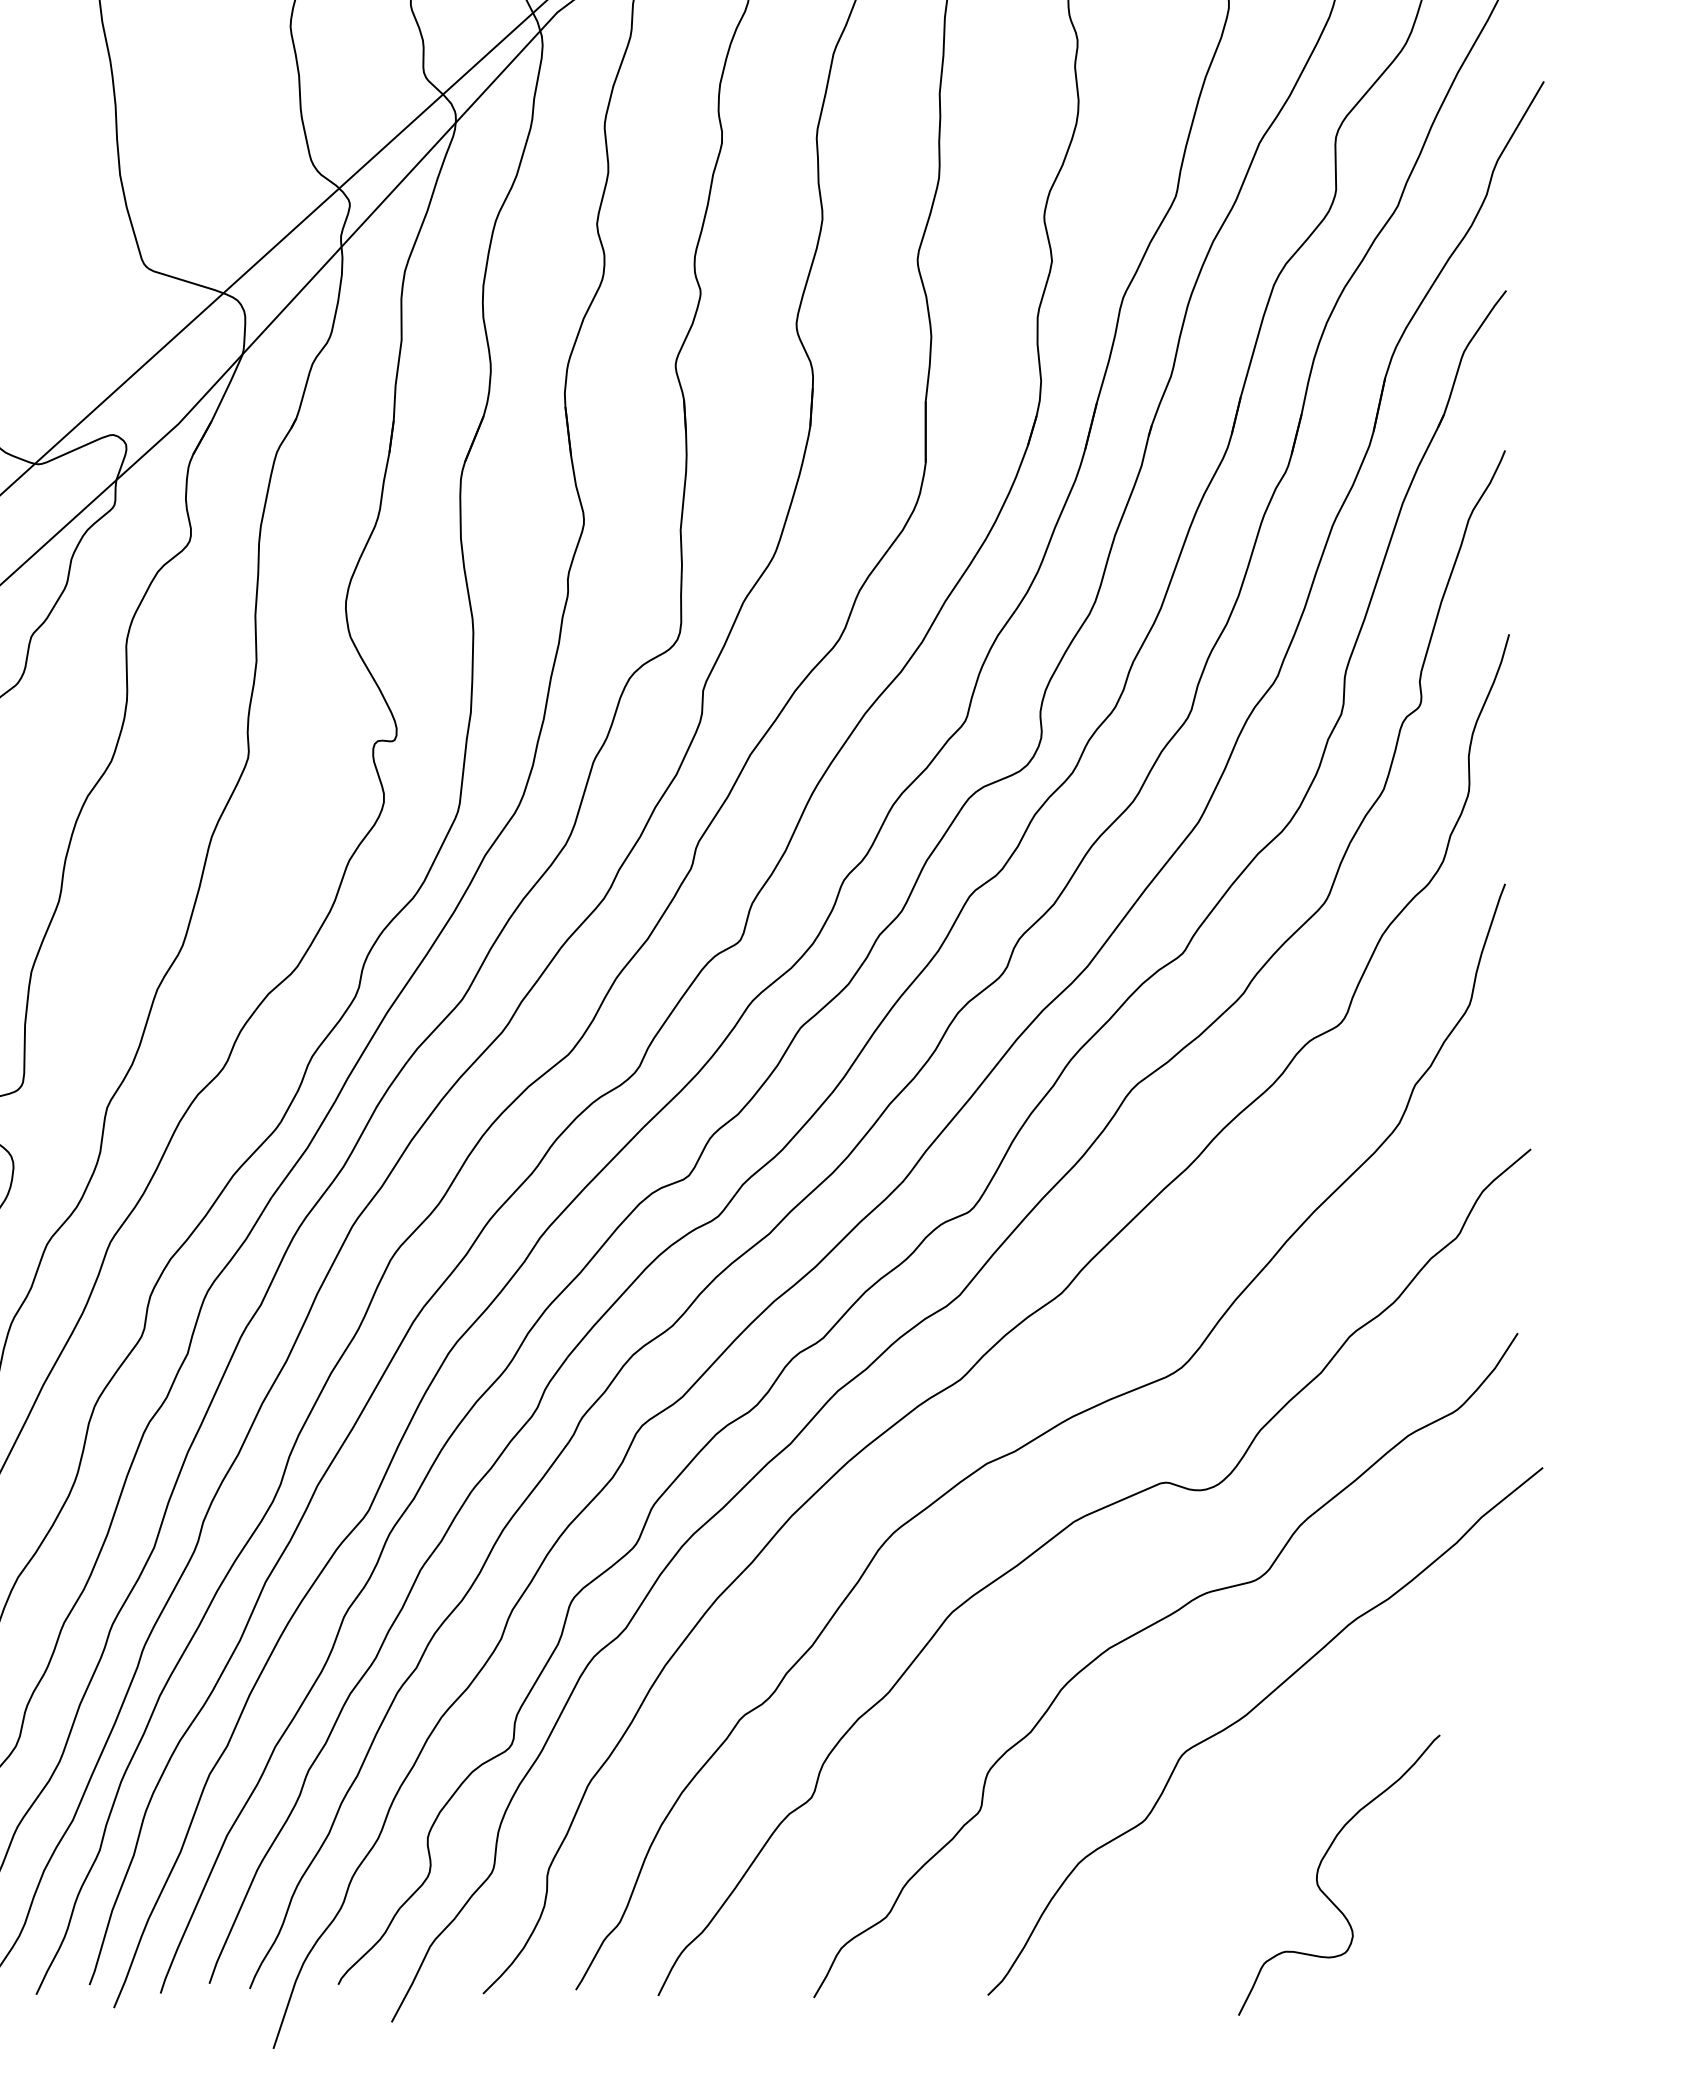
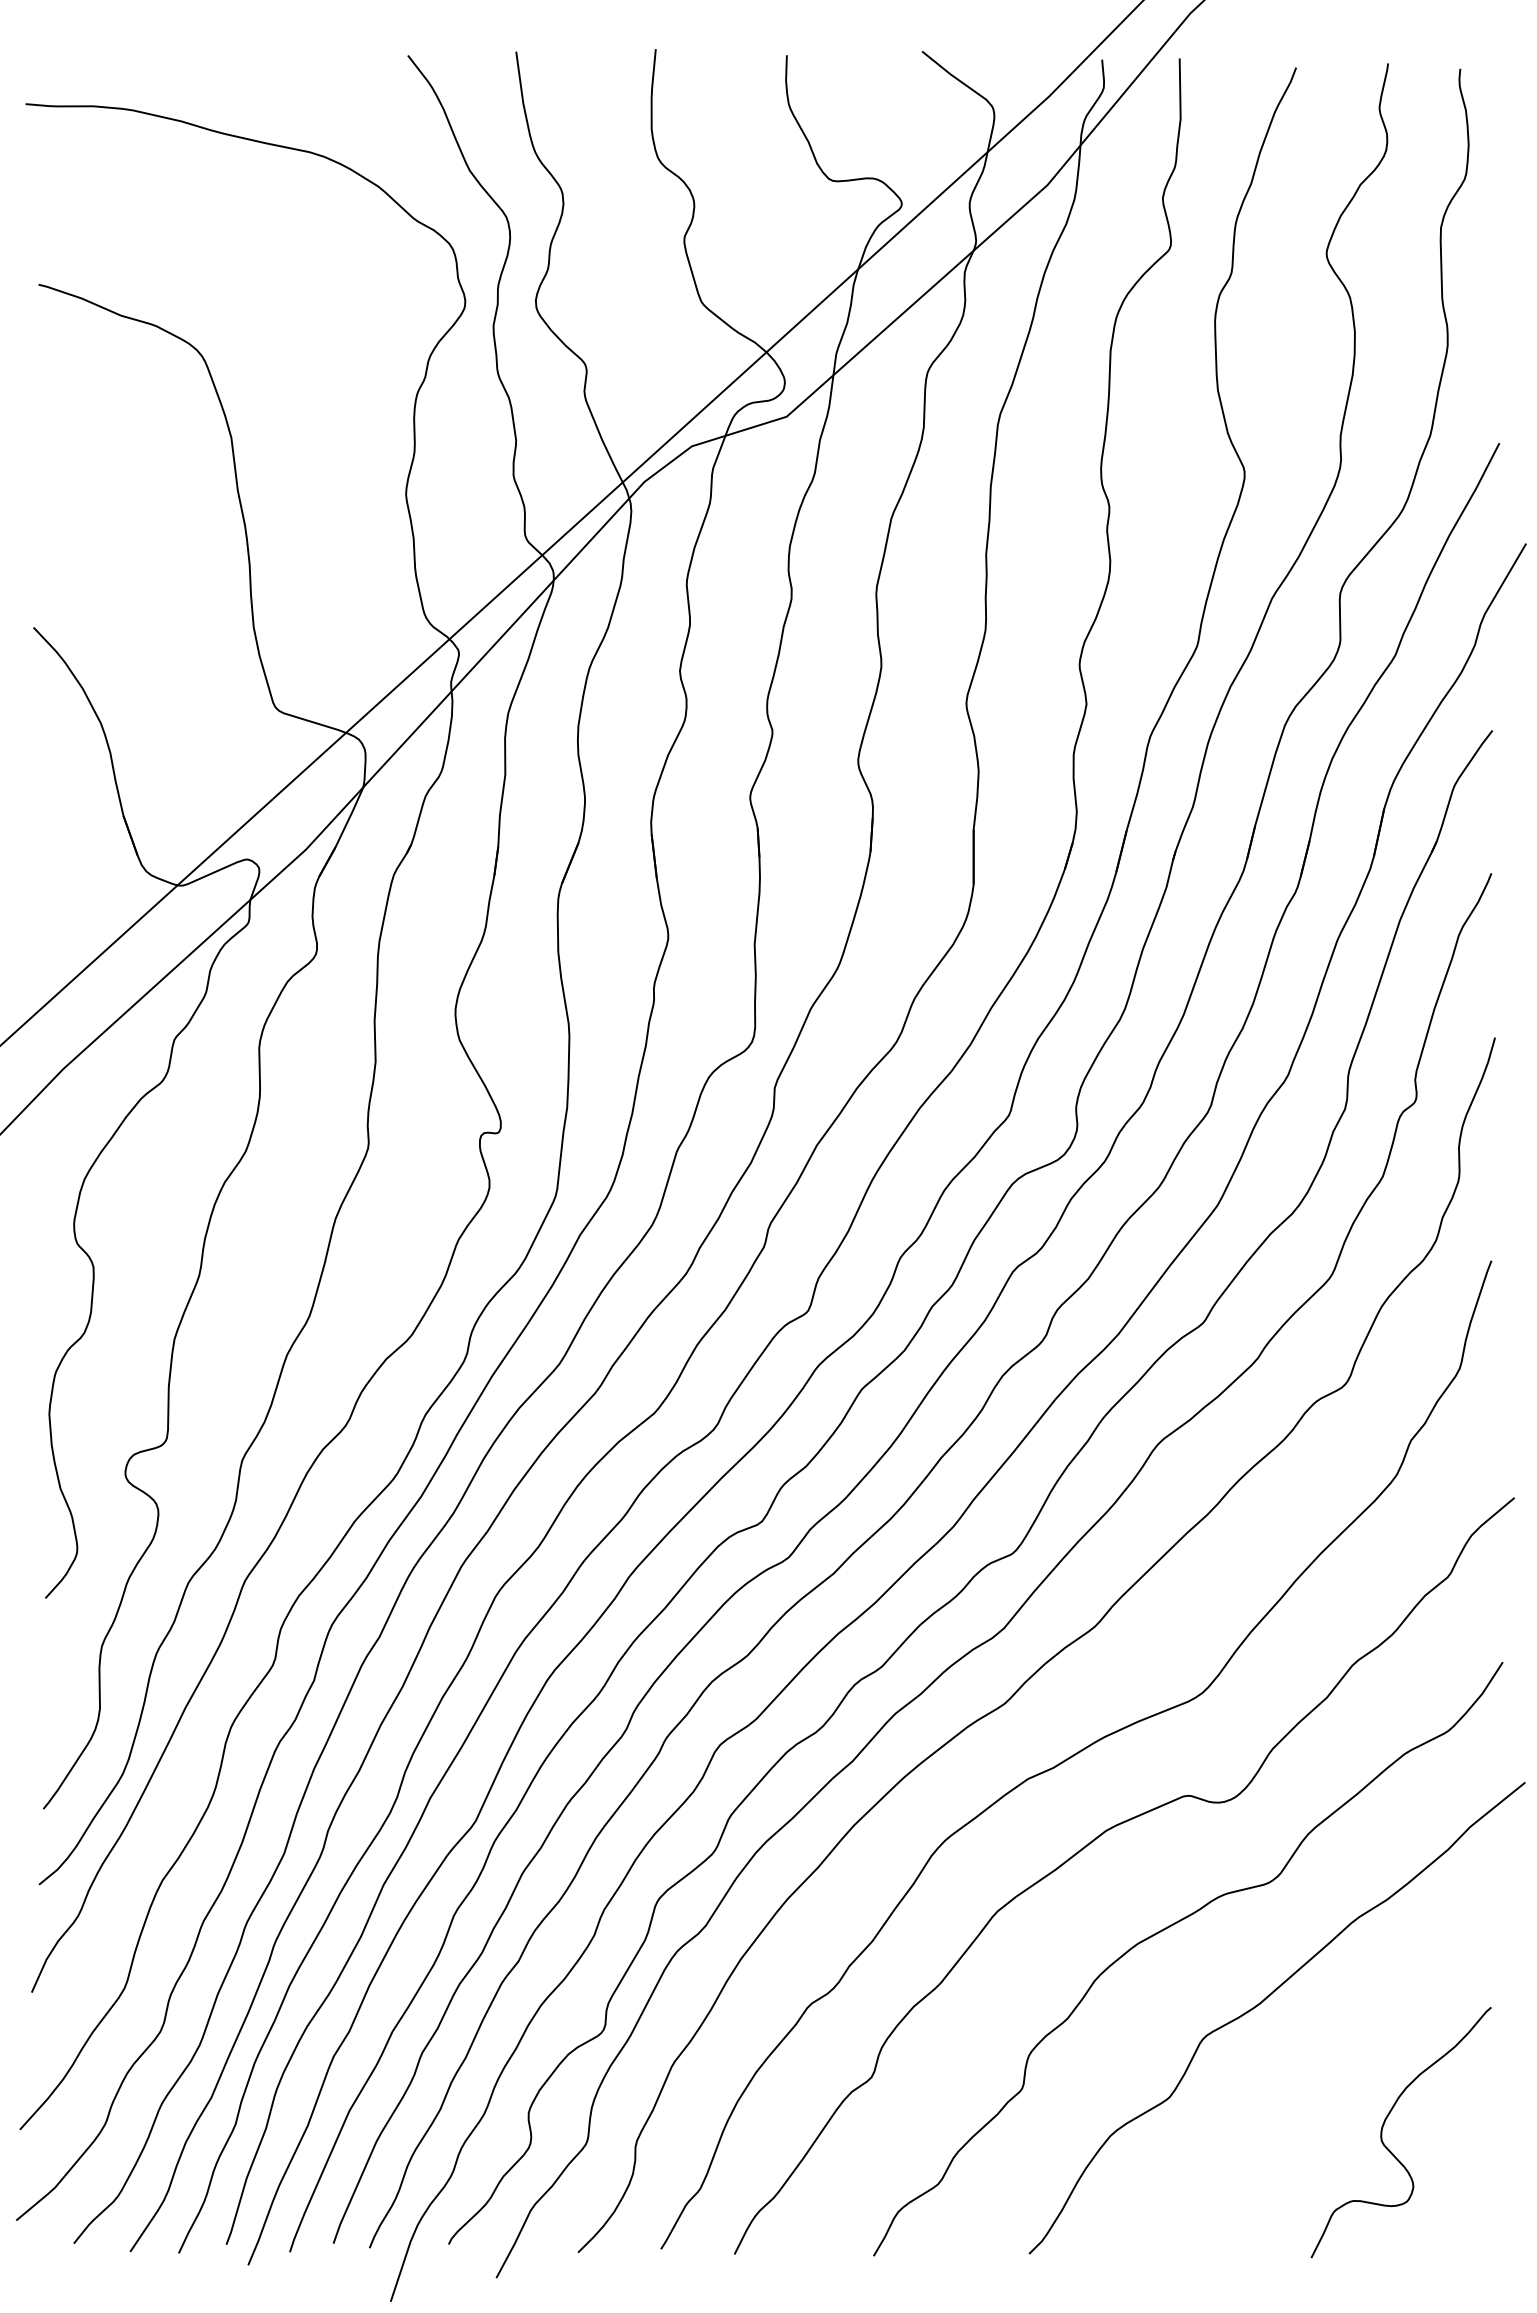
curve: (1319, 1869) -> (1383, 2127), moved

